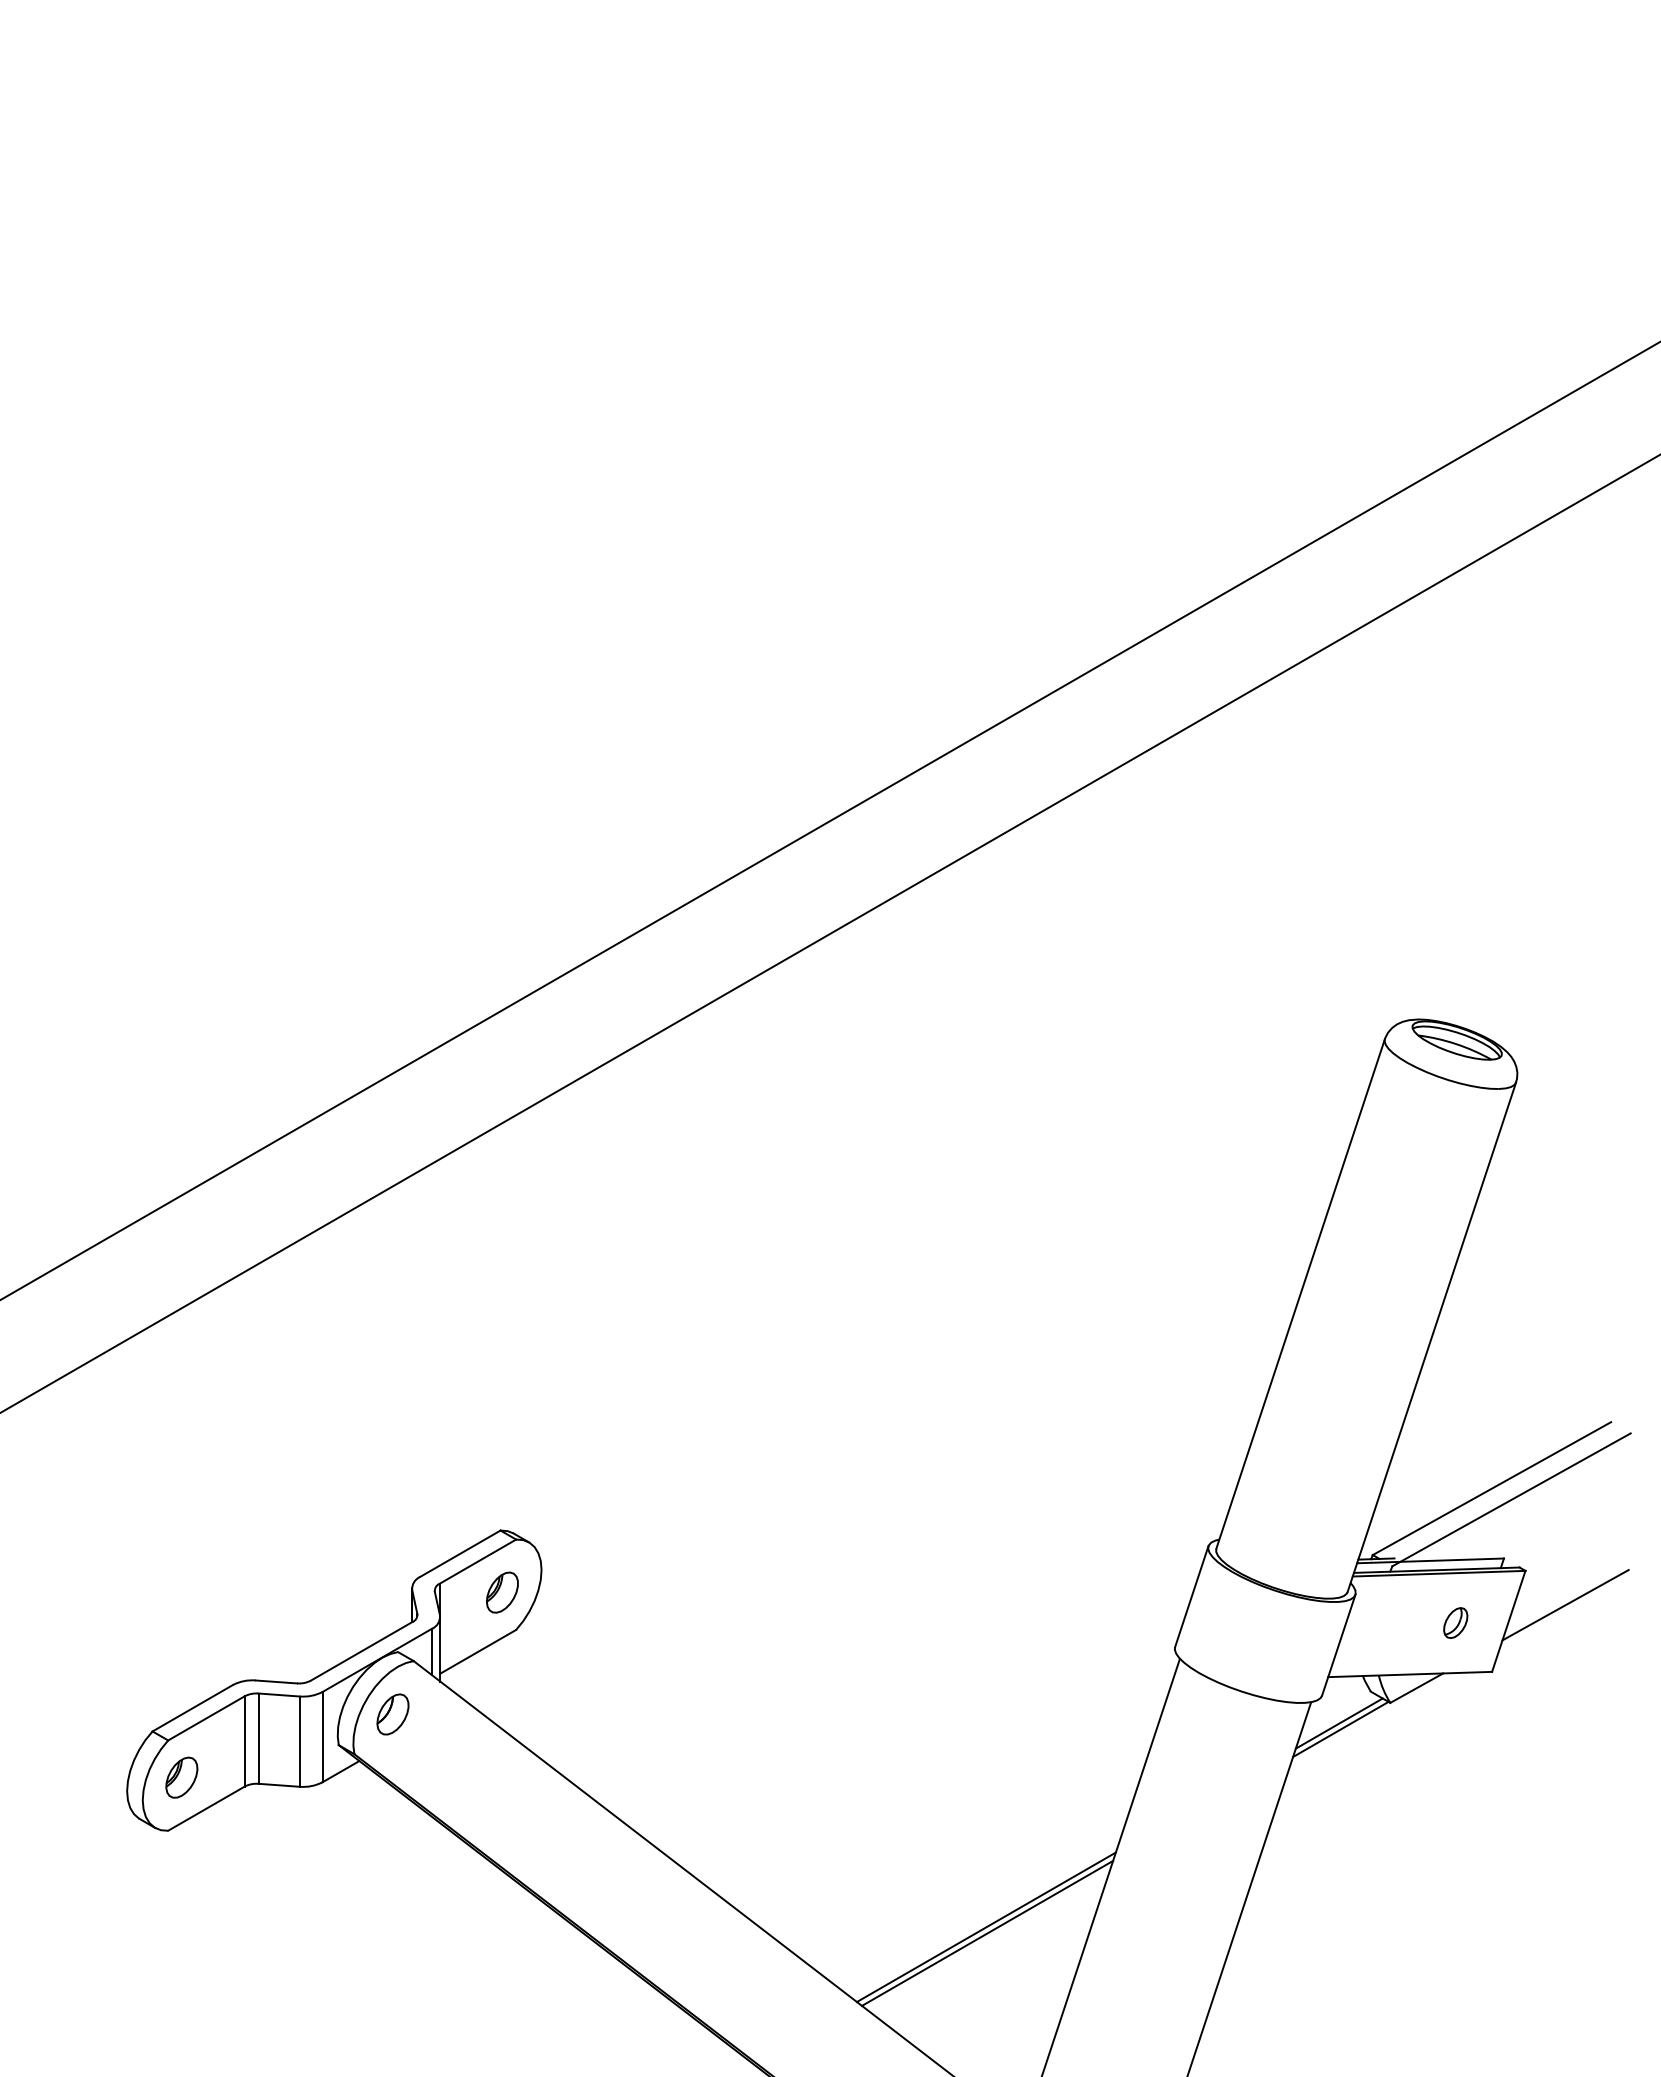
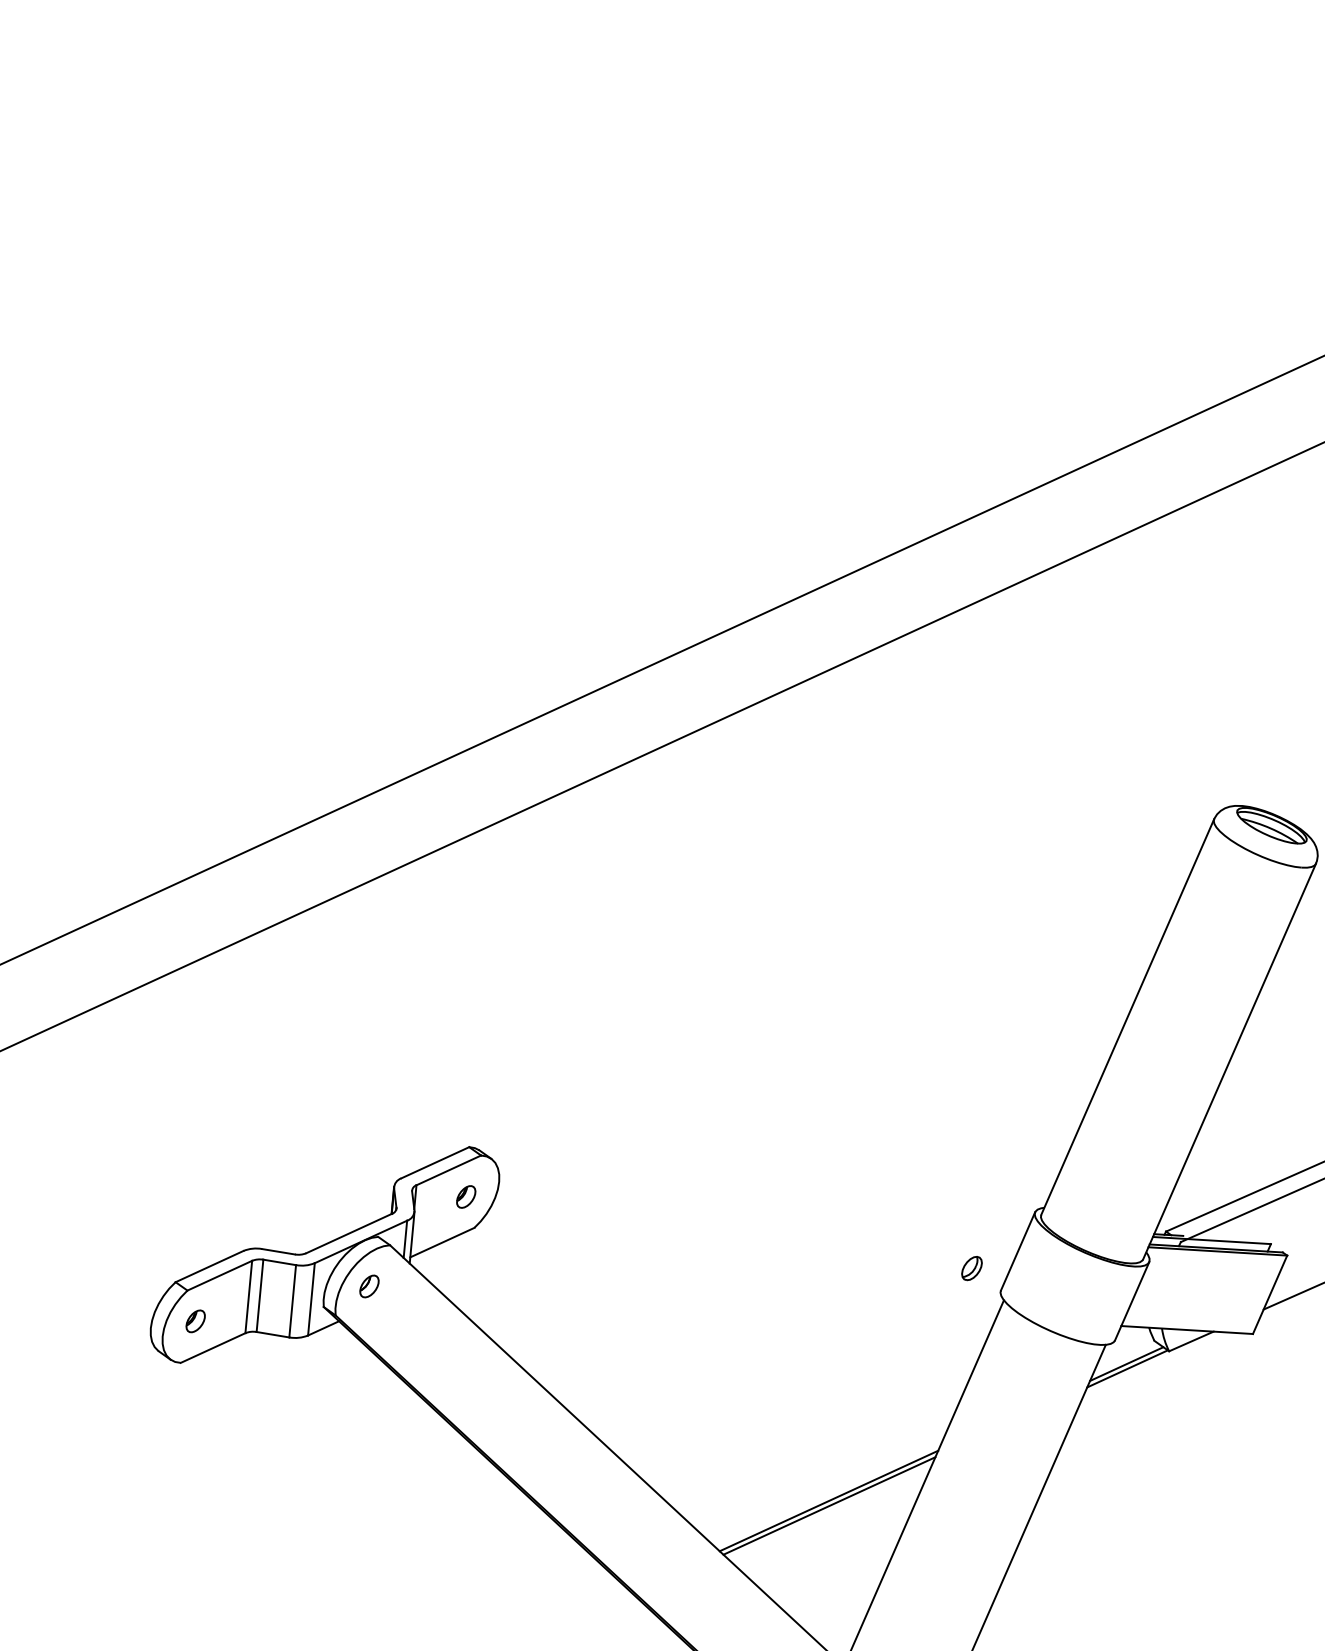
part: (502, 1592) -> (466, 1196), size x0.7
part: (1455, 1622) -> (971, 1268), moved
part: (392, 1714) -> (369, 1286), size x0.7
part: (181, 1777) -> (195, 1321), size x0.7

